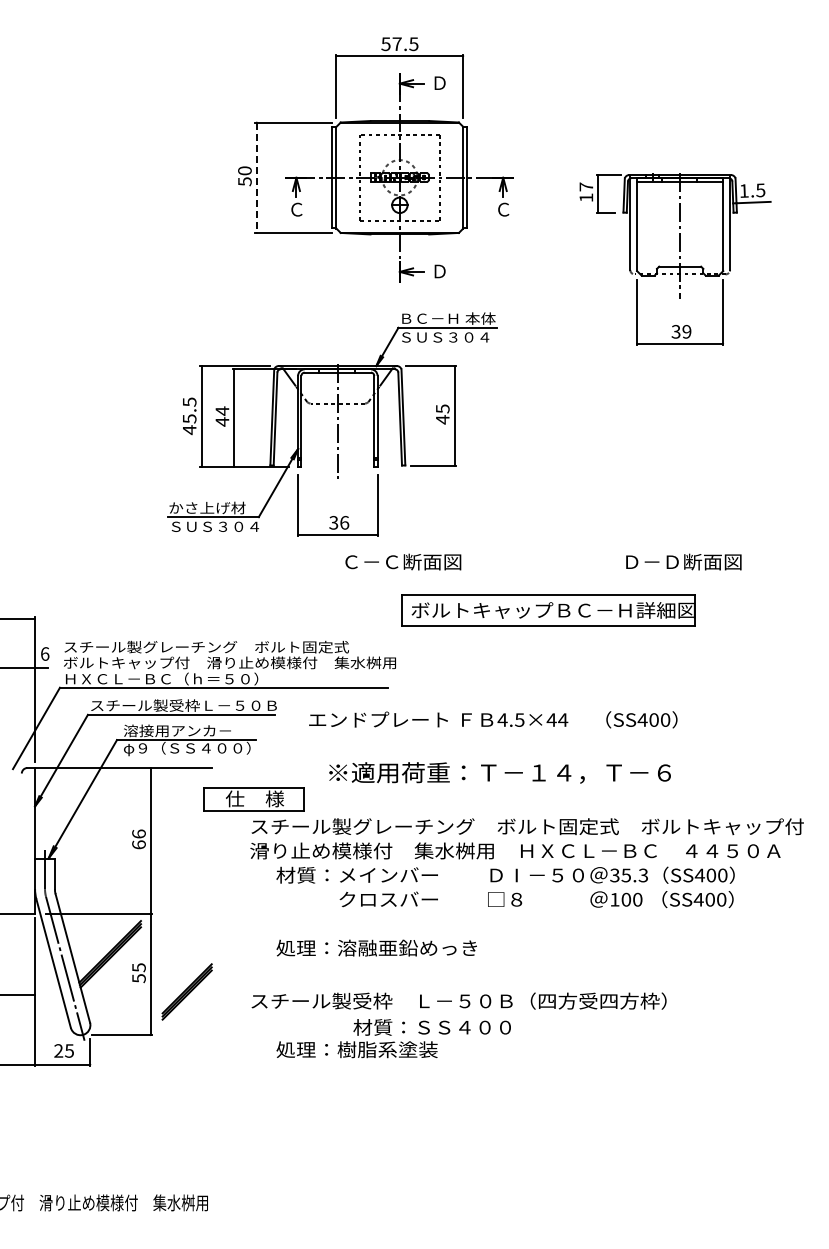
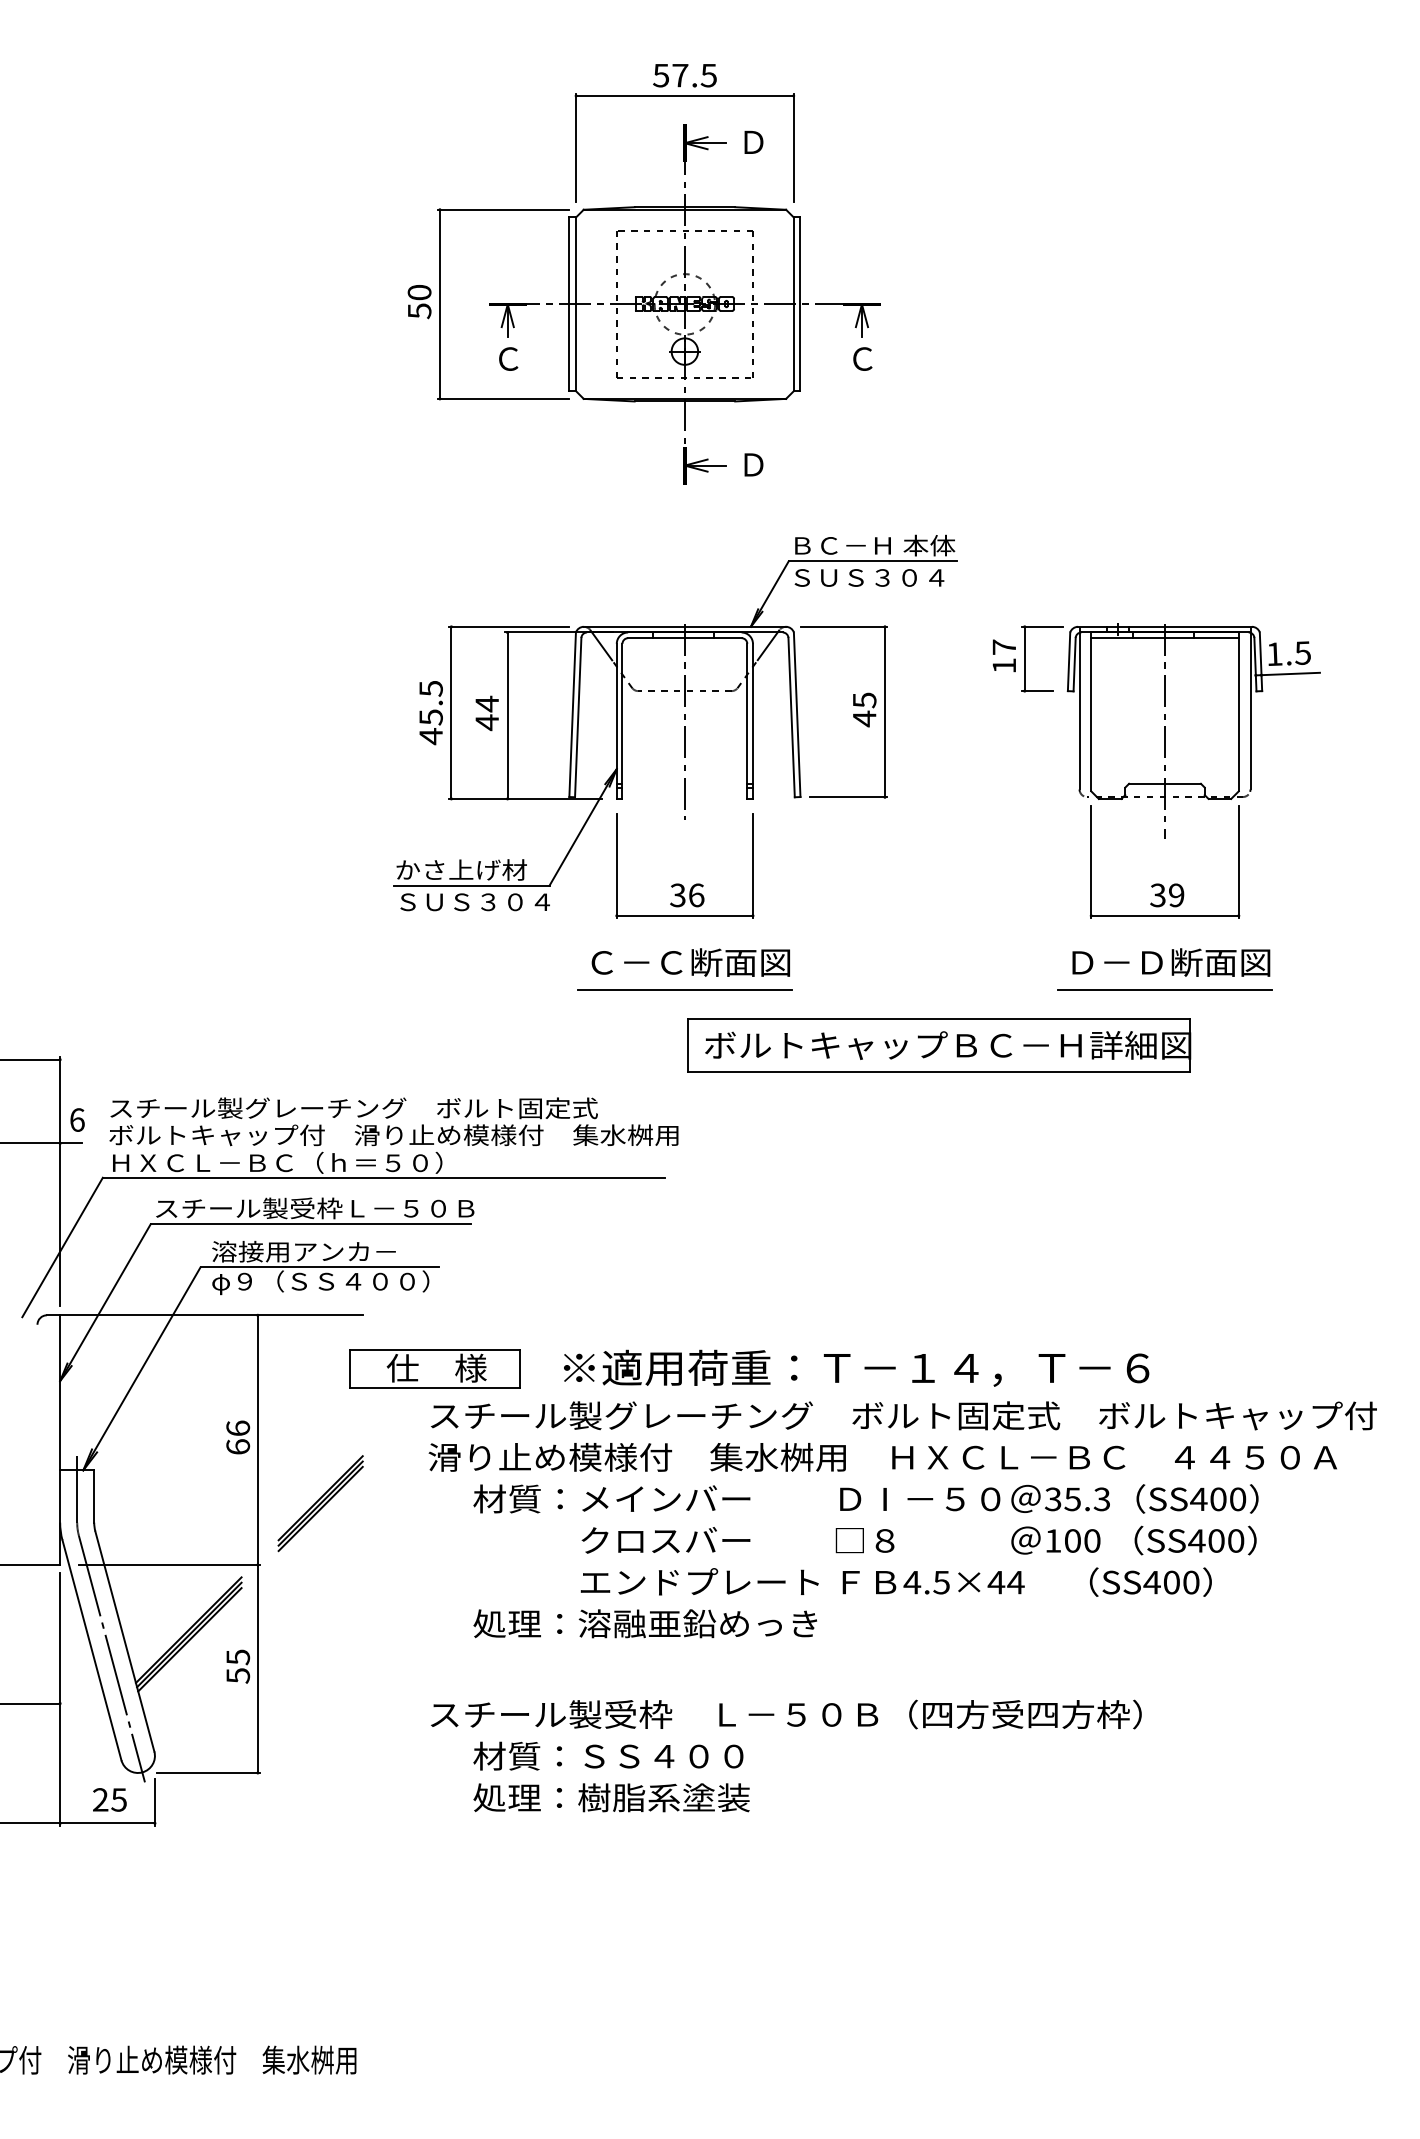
line: (256, 178) -> (439, 305), dashed -> solid
part: (675, 259) -> (1157, 771), moved
part: (332, 424) -> (675, 726), moved
line: (399, 578) -> (684, 990), added
line: (679, 578) -> (1163, 990), added
text: (493, 719) -> (896, 1581), moved
text: (499, 772) -> (855, 1367), moved
part: (186, 991) -> (319, 1502), moved
text: (431, 1027) -> (607, 1756), moved

